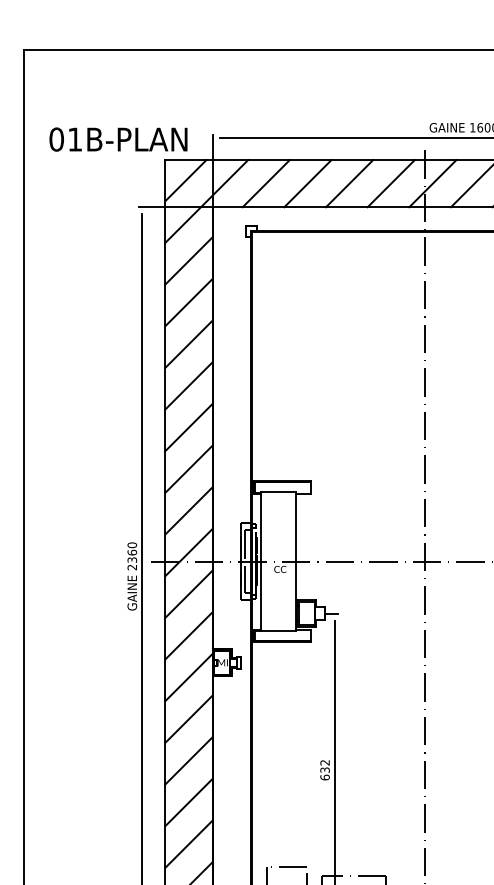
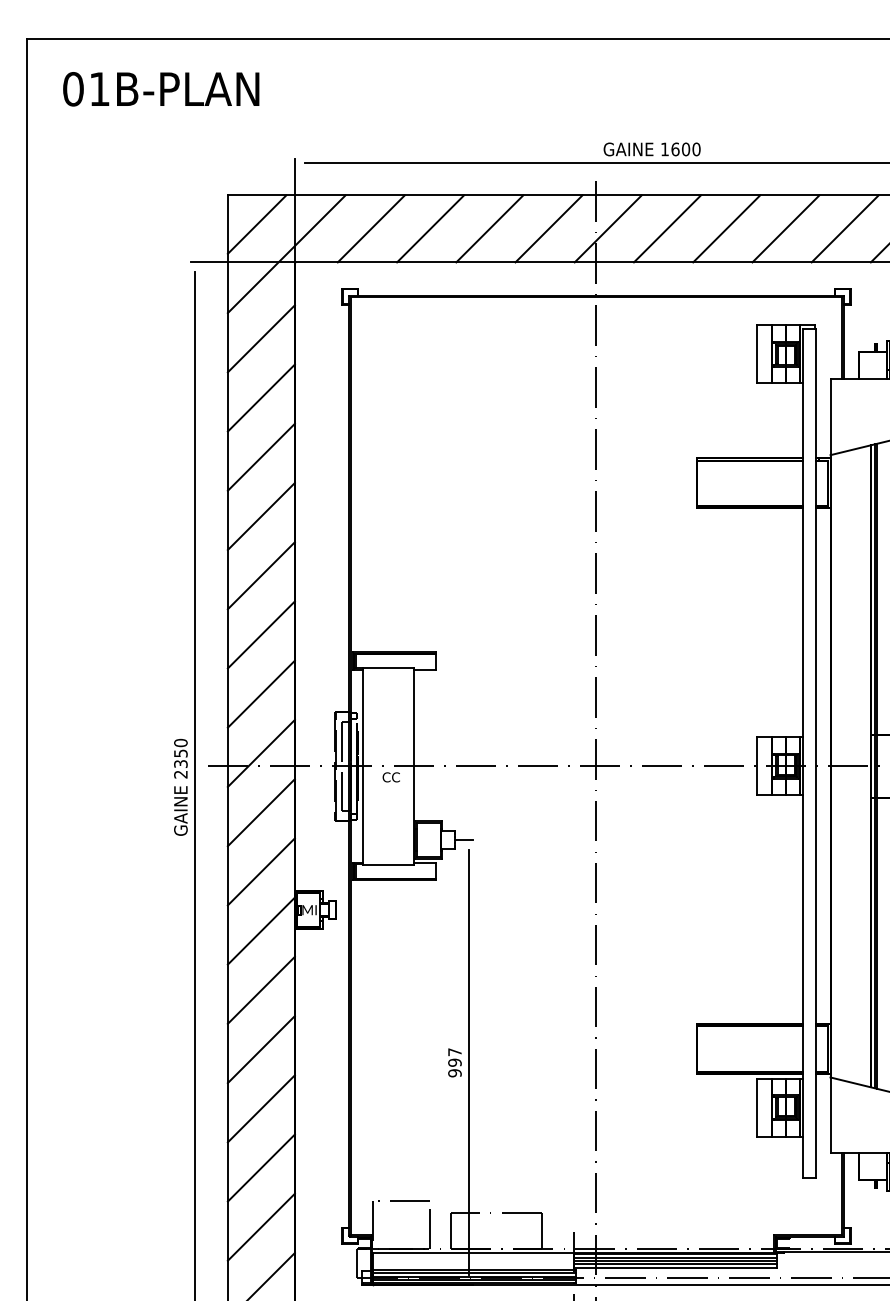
text: (118, 139) -> (161, 89), moved
text: (132, 552) -> (180, 753), 2360 -> 2350
text: (324, 770) -> (454, 1062), 632 -> 997

